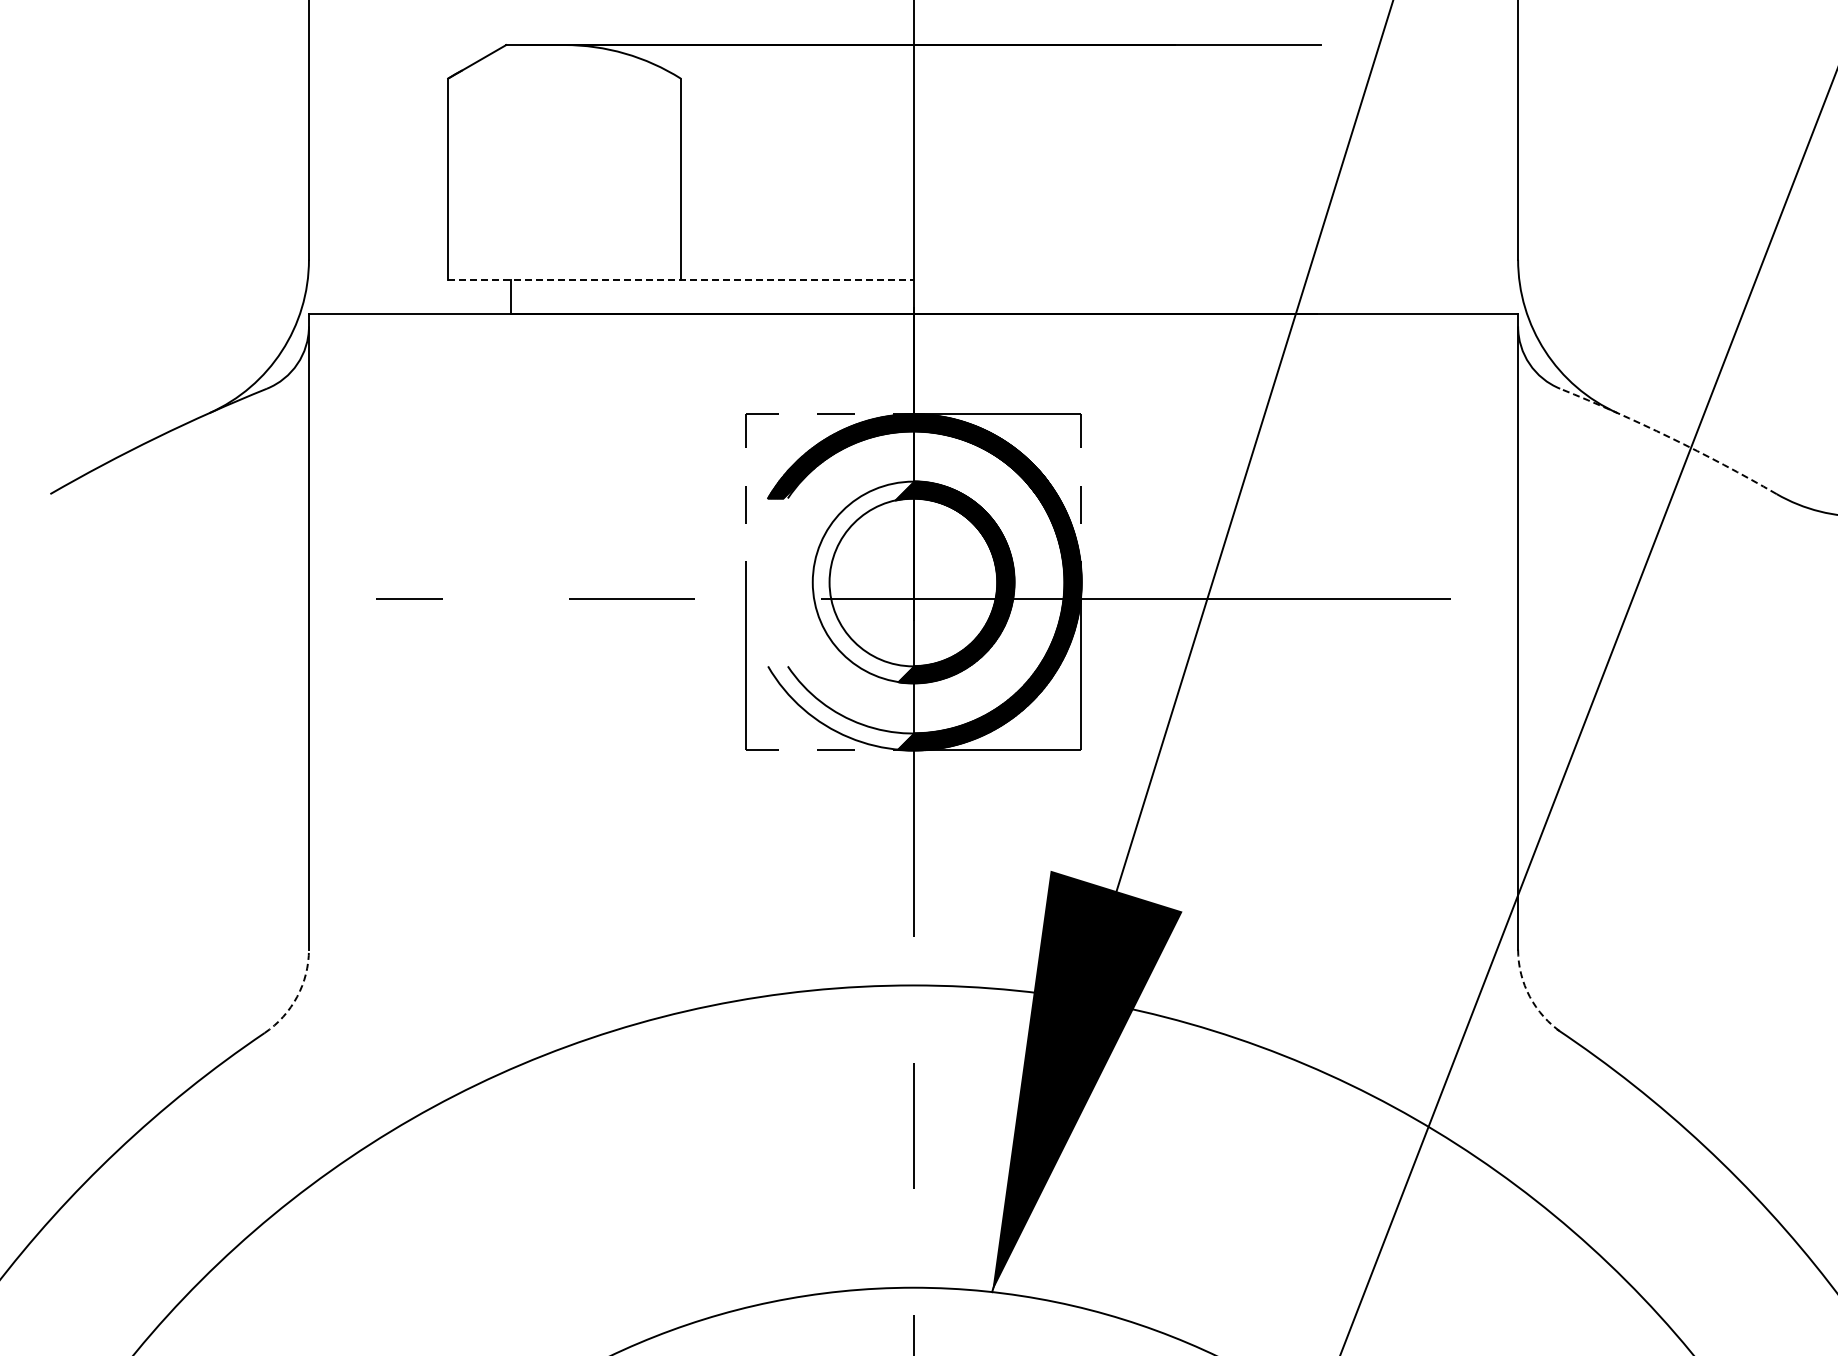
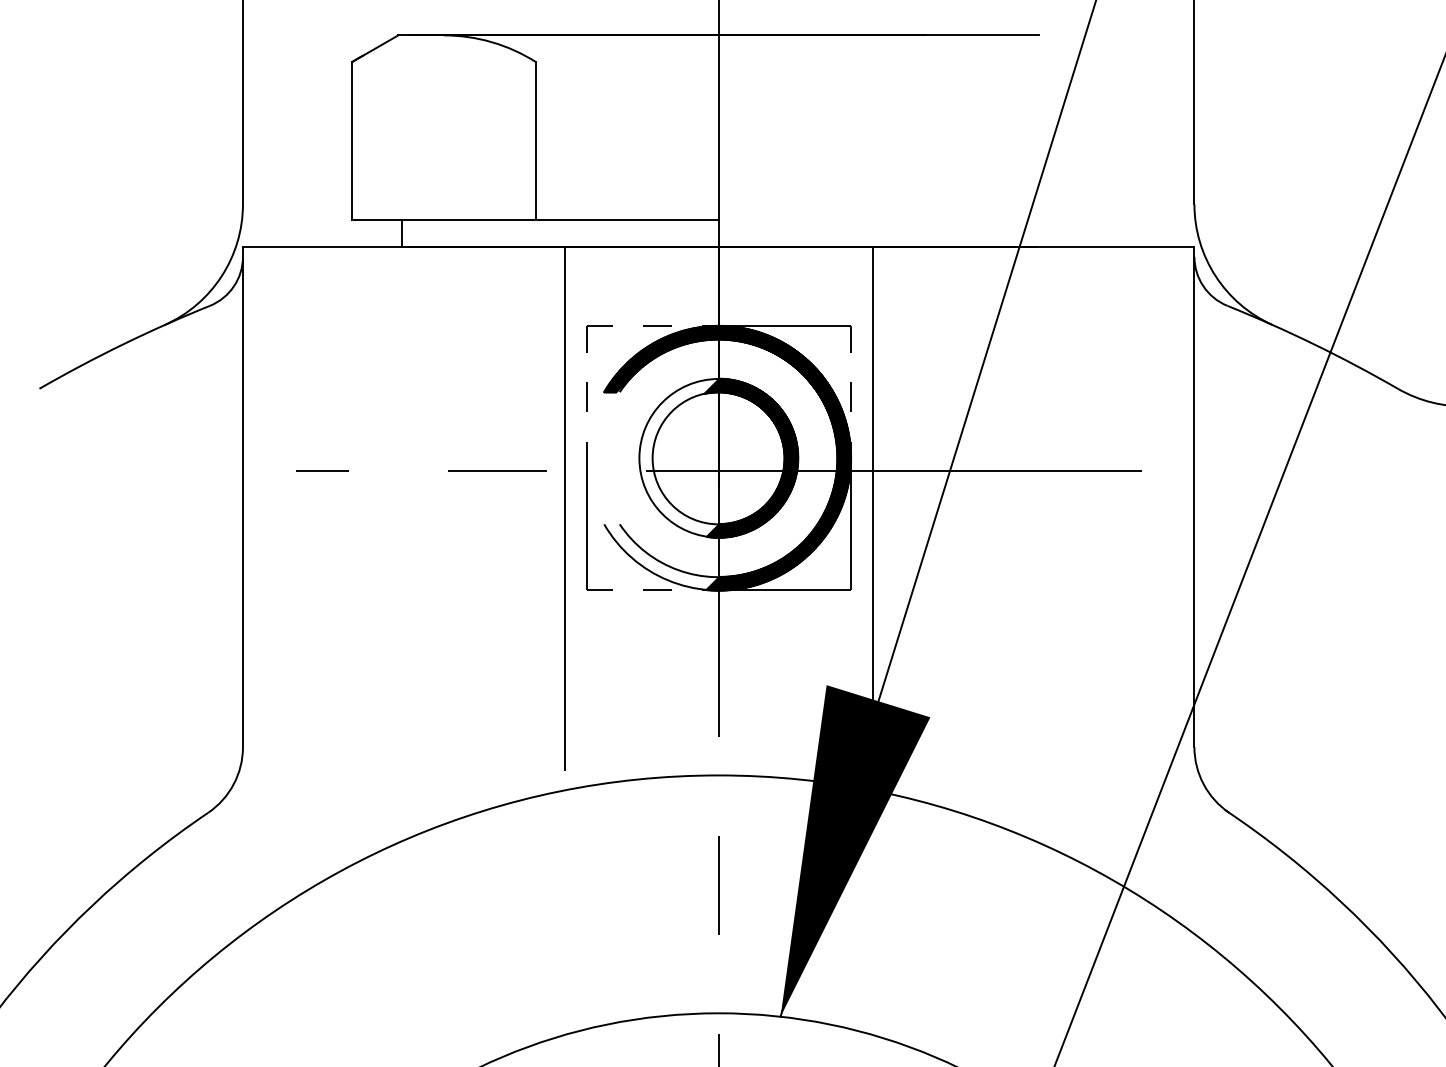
line: (680, 280) -> (535, 220), dashed -> solid
arc: (1670, 437) -> (1314, 344), dashed -> solid
line: (1109, 643) -> (872, 506), added
line: (717, 645) -> (564, 507), added
arc: (297, 996) -> (233, 784), dashed -> solid
arc: (1529, 996) -> (1203, 784), dashed -> solid

